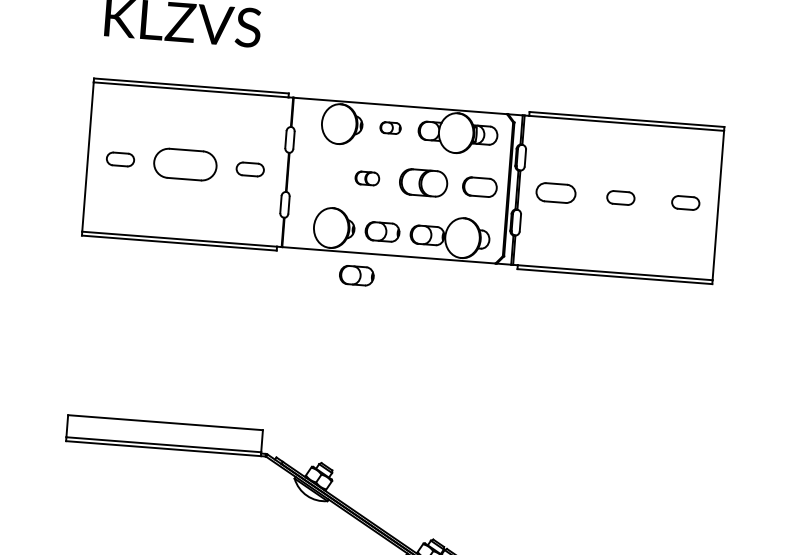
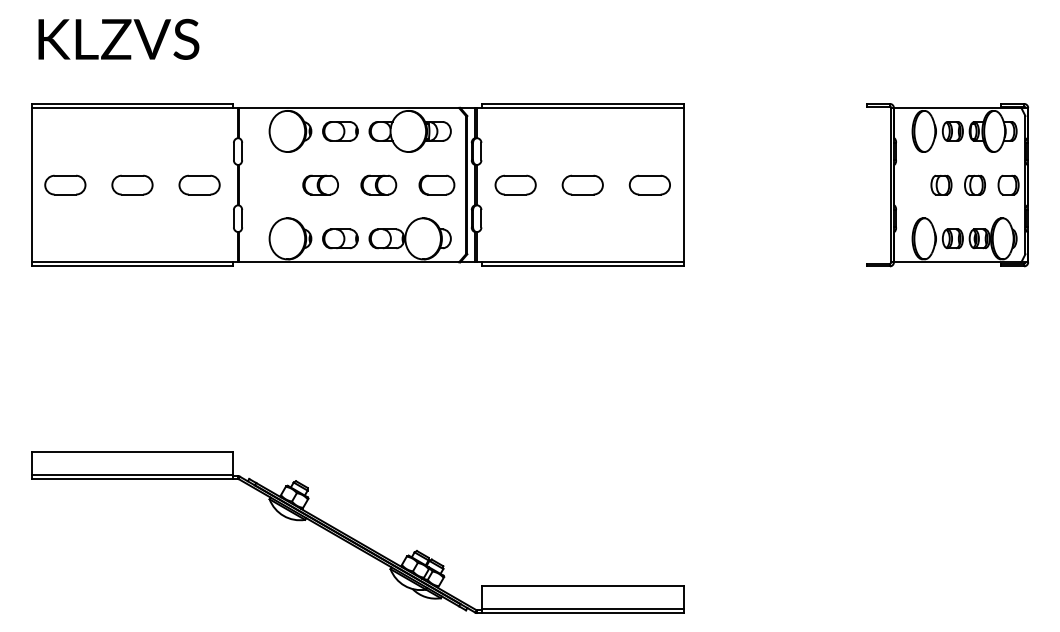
part: (390, 128) -> (340, 131), size x1.67
part: (120, 158) -> (65, 184), size x1.43
part: (185, 163) -> (132, 184), size x0.62
part: (250, 168) -> (199, 184), size x1.43
part: (367, 177) -> (320, 184), size x1.43
part: (423, 182) -> (378, 184), size x0.71
part: (620, 197) -> (582, 184), size x1.43
part: (685, 202) -> (649, 184), size x1.43
part: (356, 275) -> (317, 285), removed

